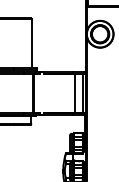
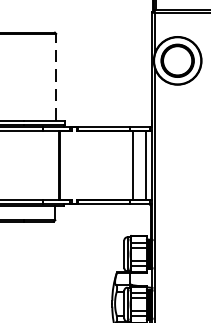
line: (31, 43) -> (55, 77), solid -> dashed

